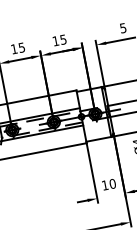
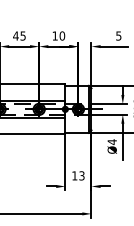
text: (63, 39) -> (62, 35), 15 -> 10
text: (13, 48) -> (15, 35), 15 -> 45
text: (112, 183) -> (81, 175), 10 -> 13

